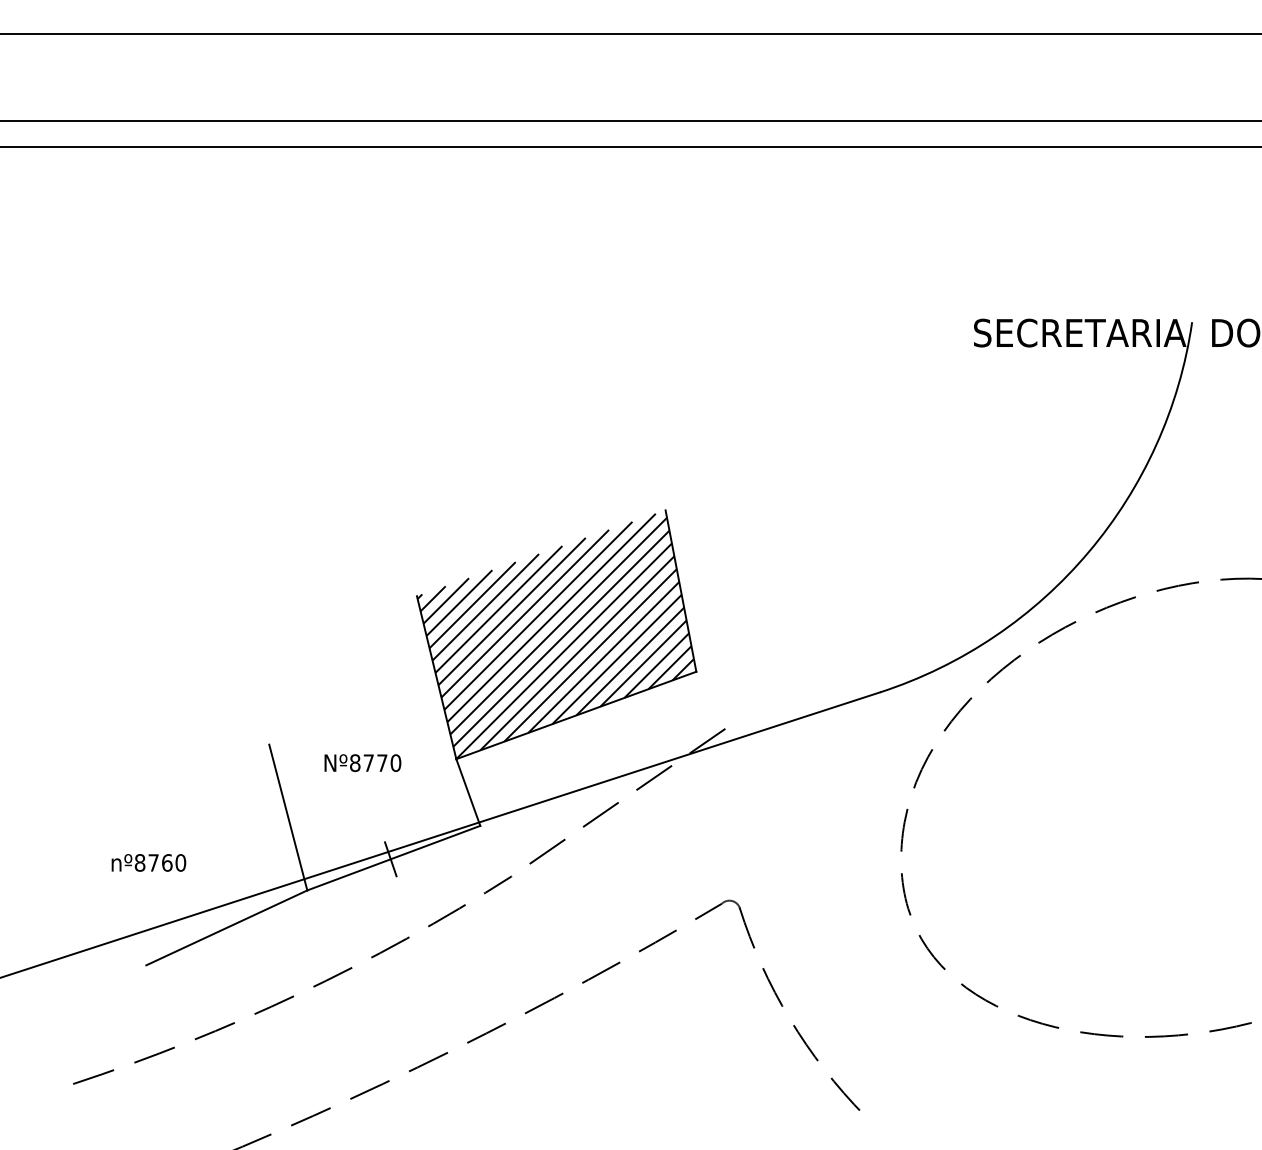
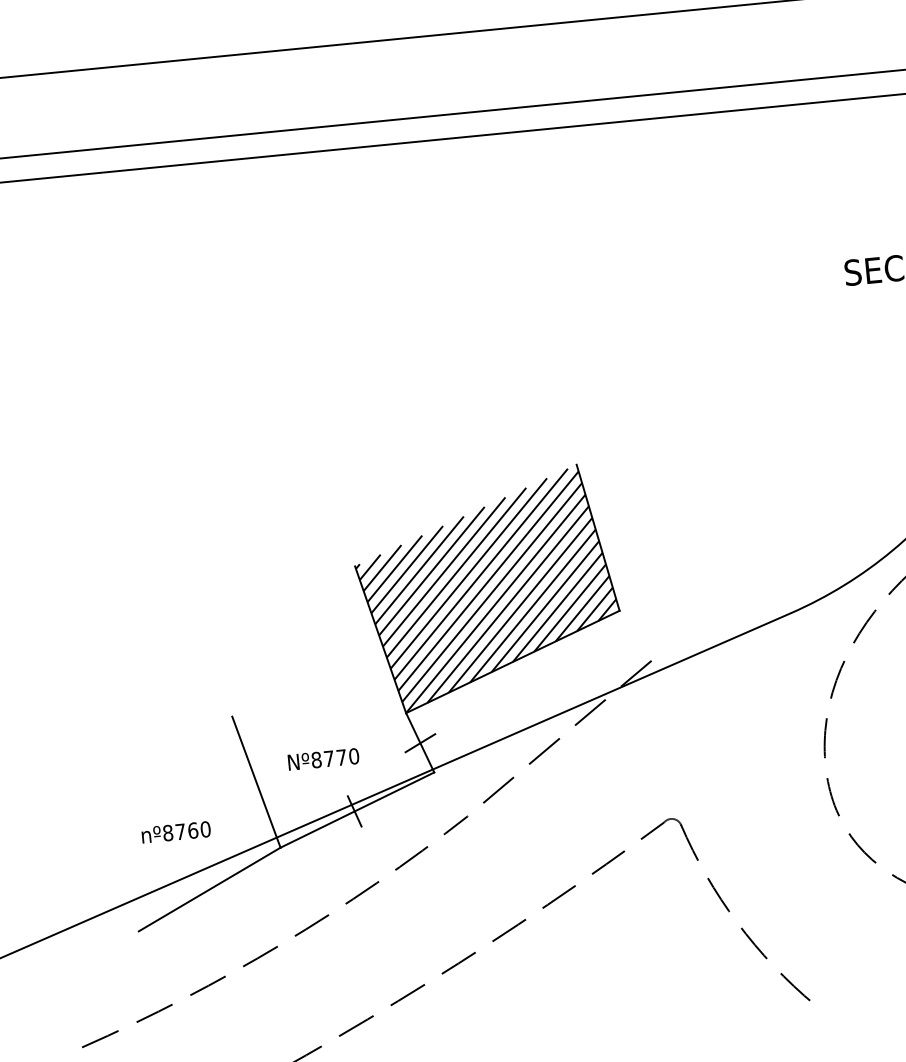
text: (362, 762) -> (323, 758), moved
line: (468, 792) -> (420, 742), added
text: (148, 862) -> (175, 831), moved

